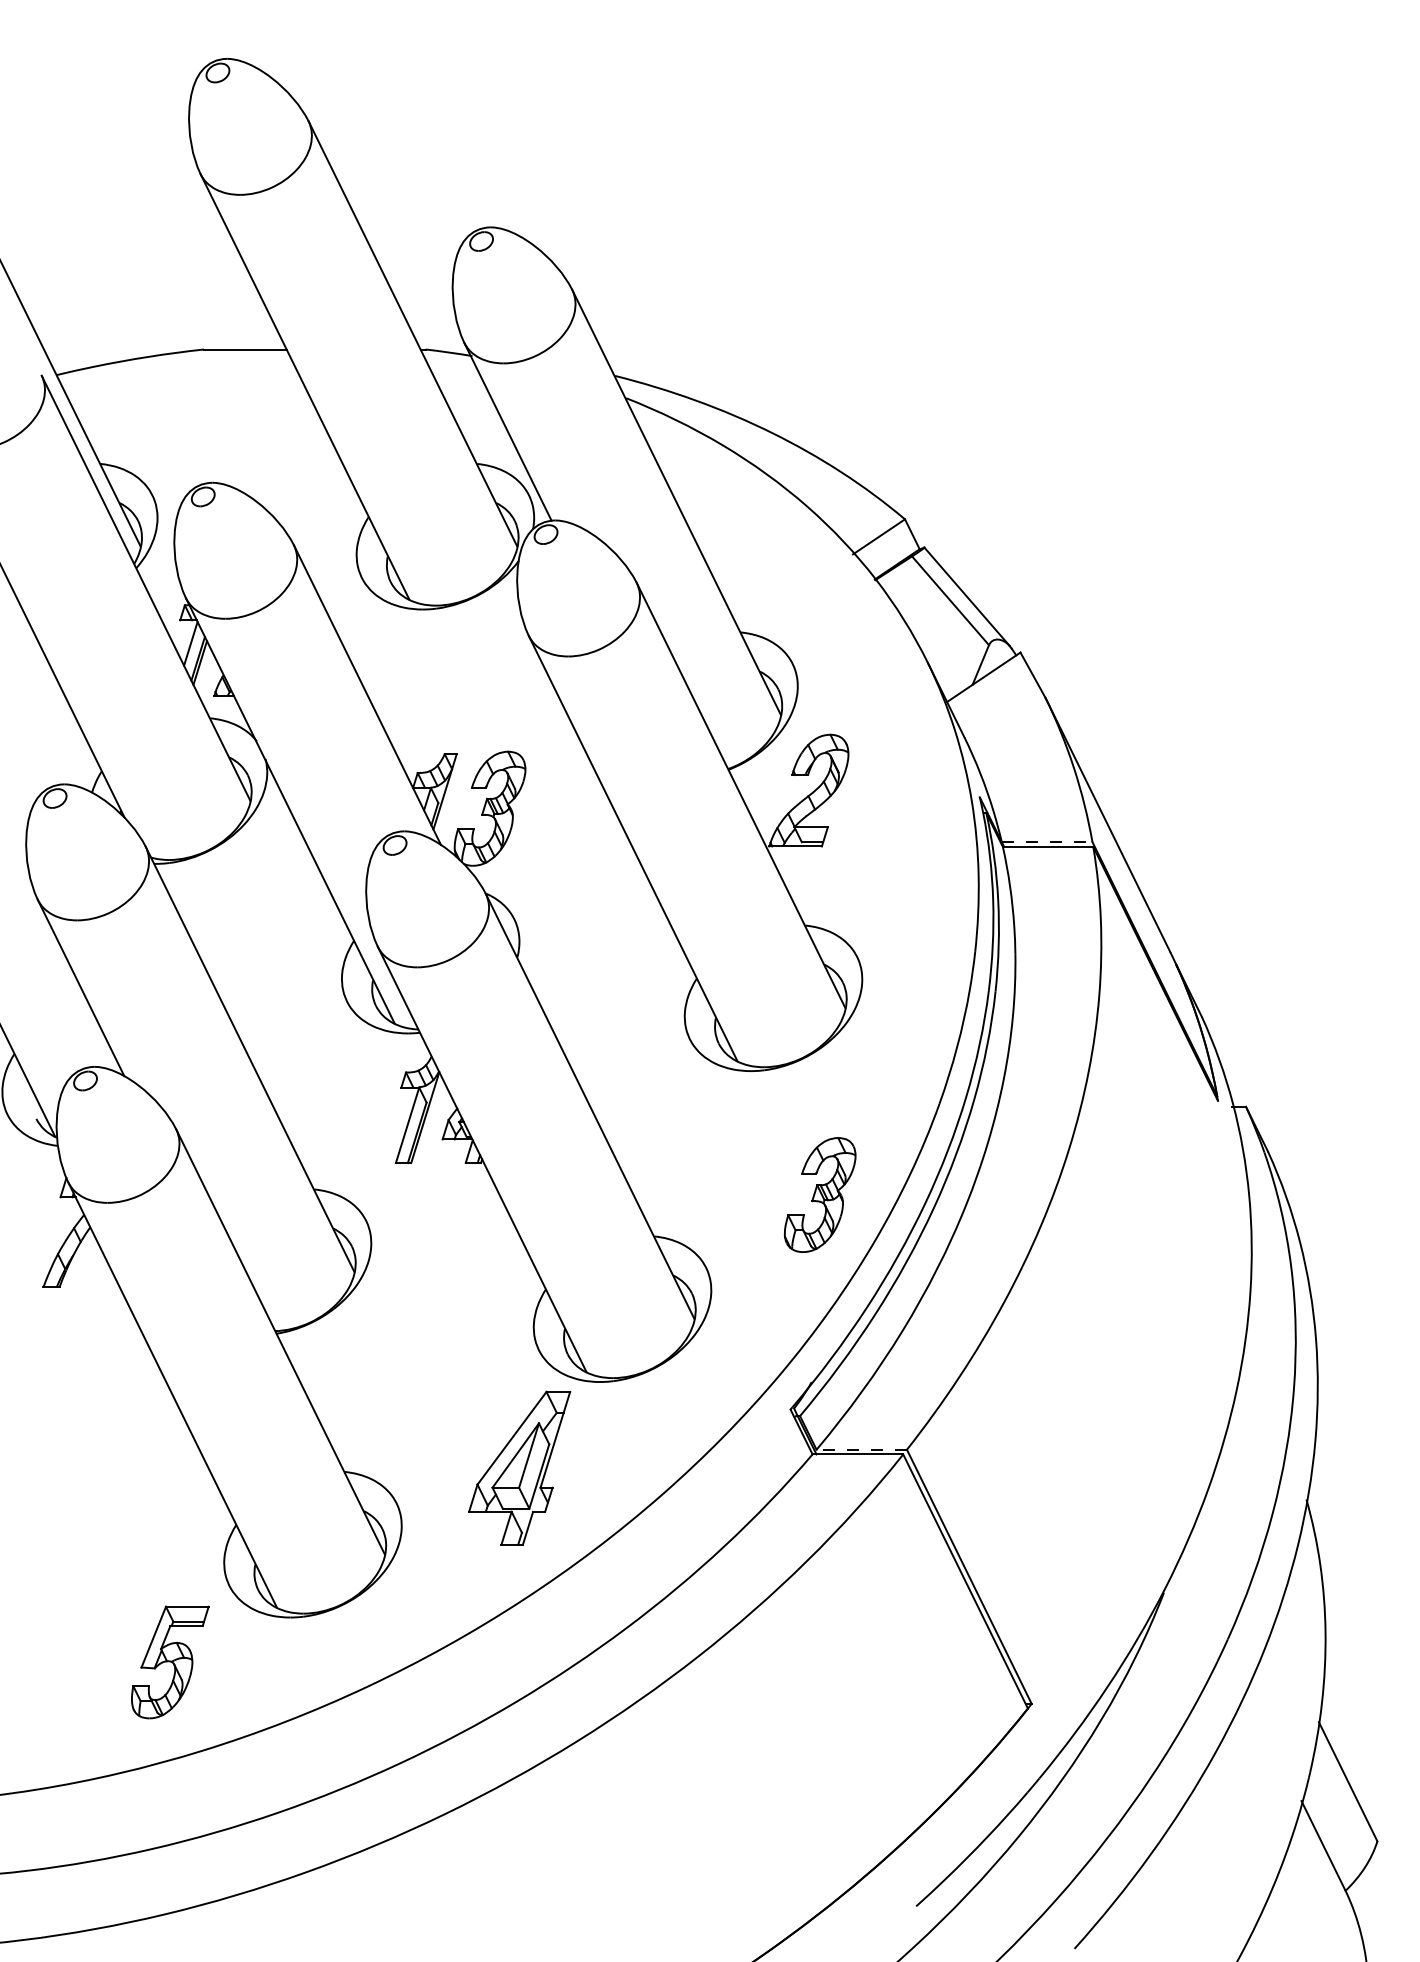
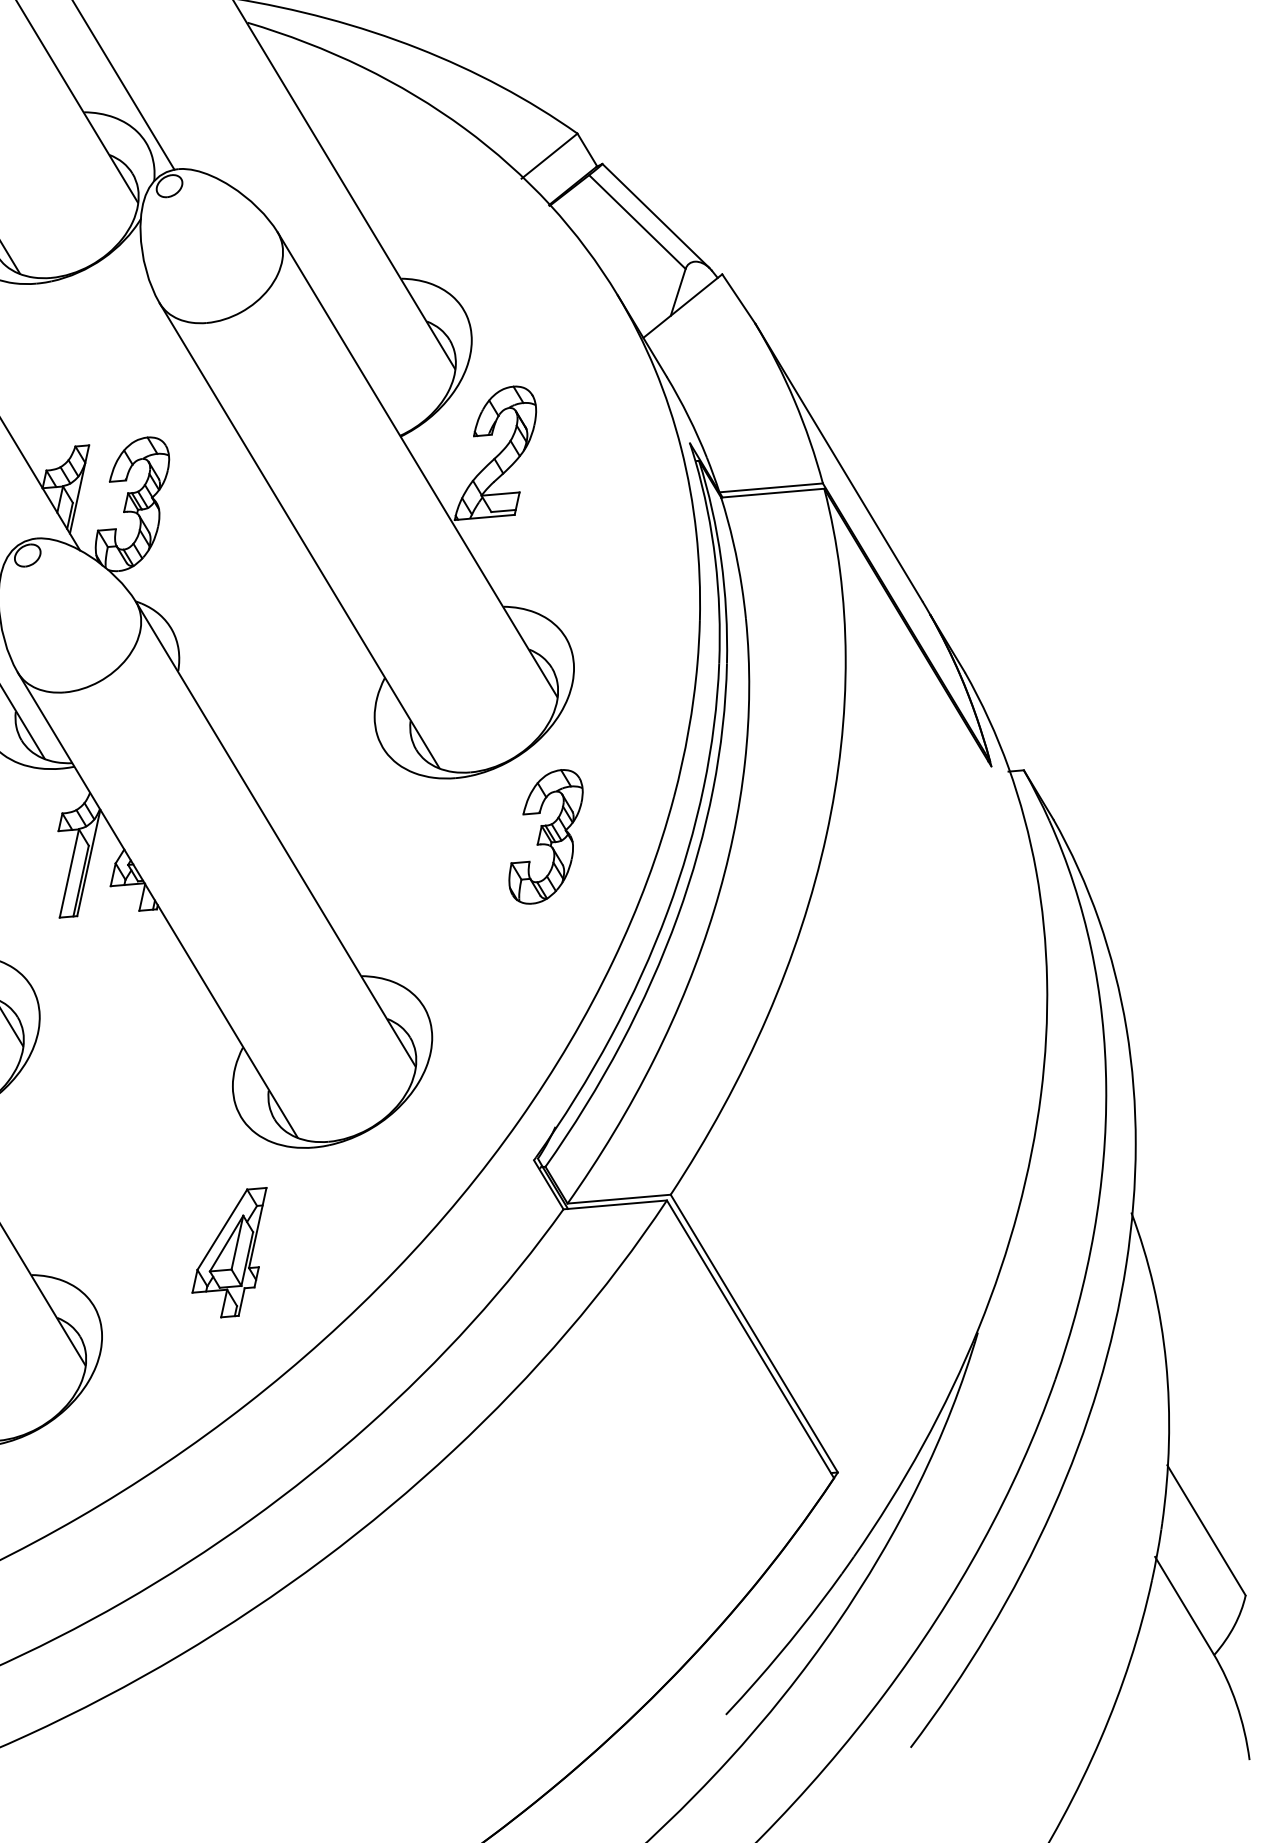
line: (1047, 842) -> (771, 488), dashed -> solid
part: (819, 1194) -> (545, 836), moved
line: (861, 1449) -> (618, 1198), dashed -> solid
part: (519, 1467) -> (230, 1252), size x0.71

